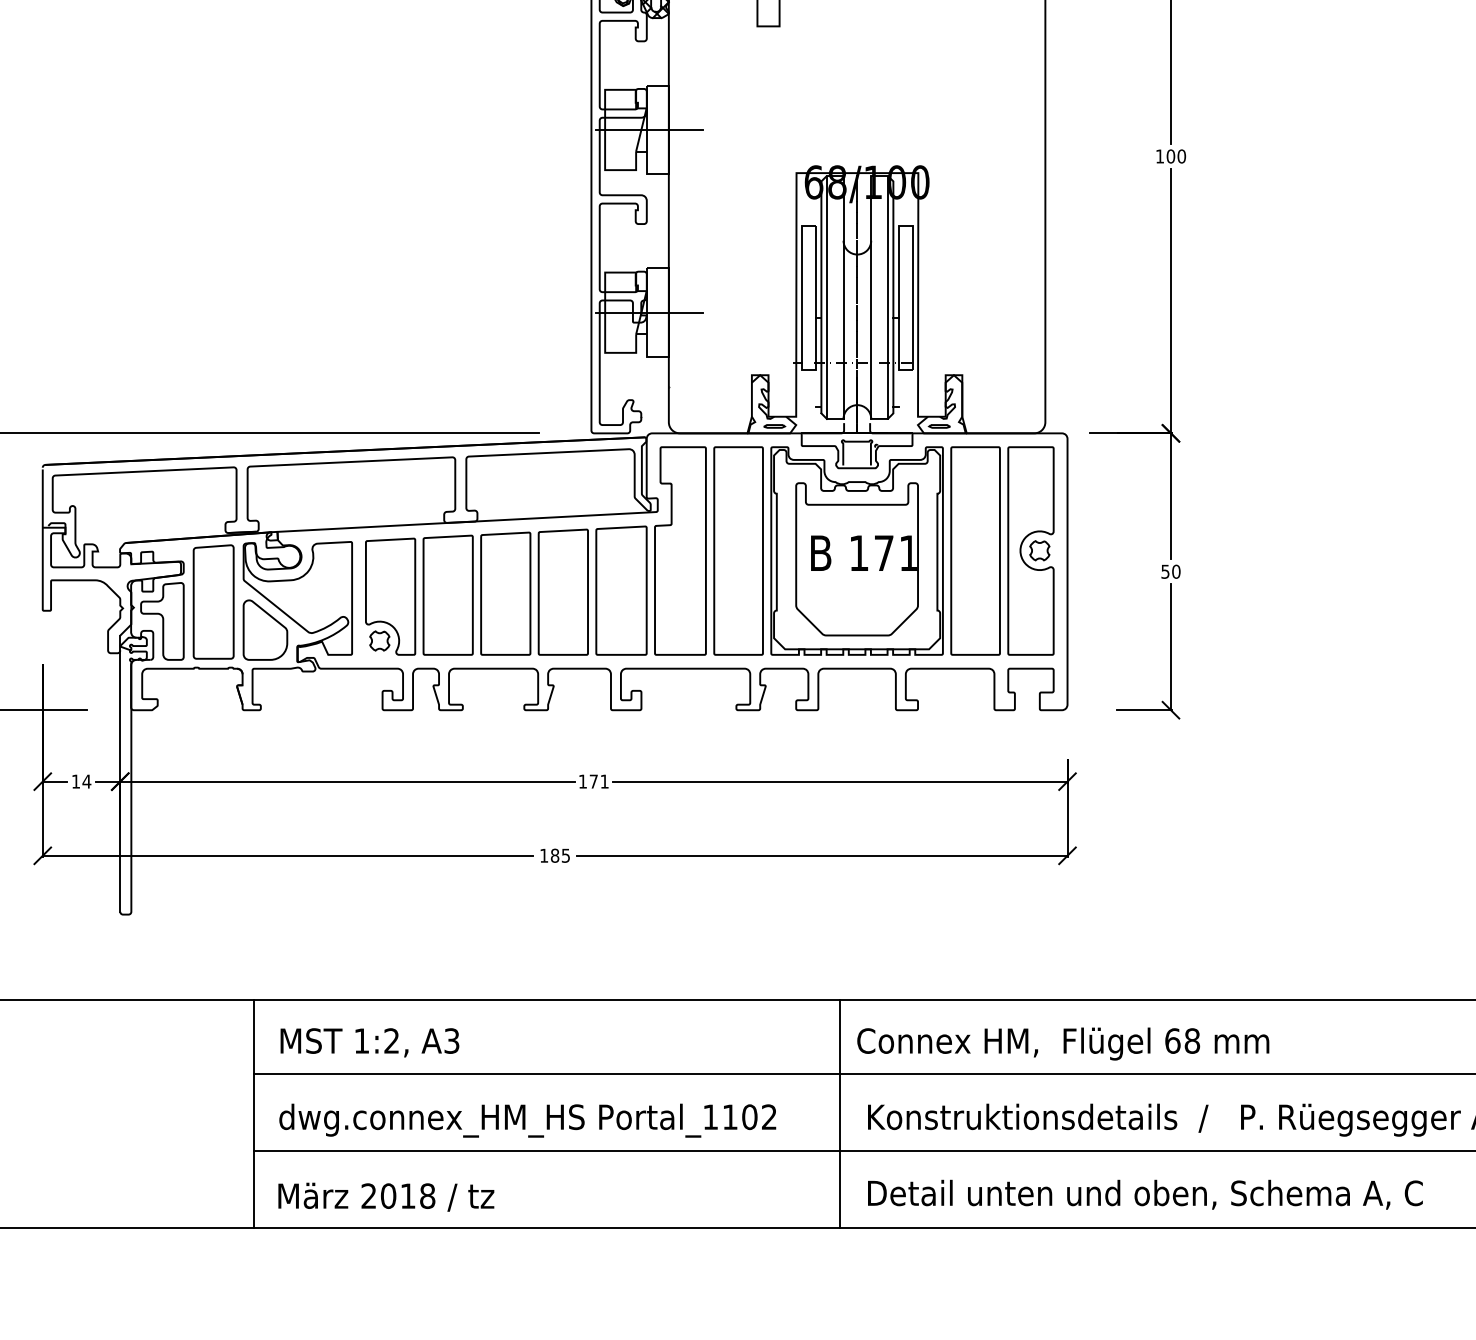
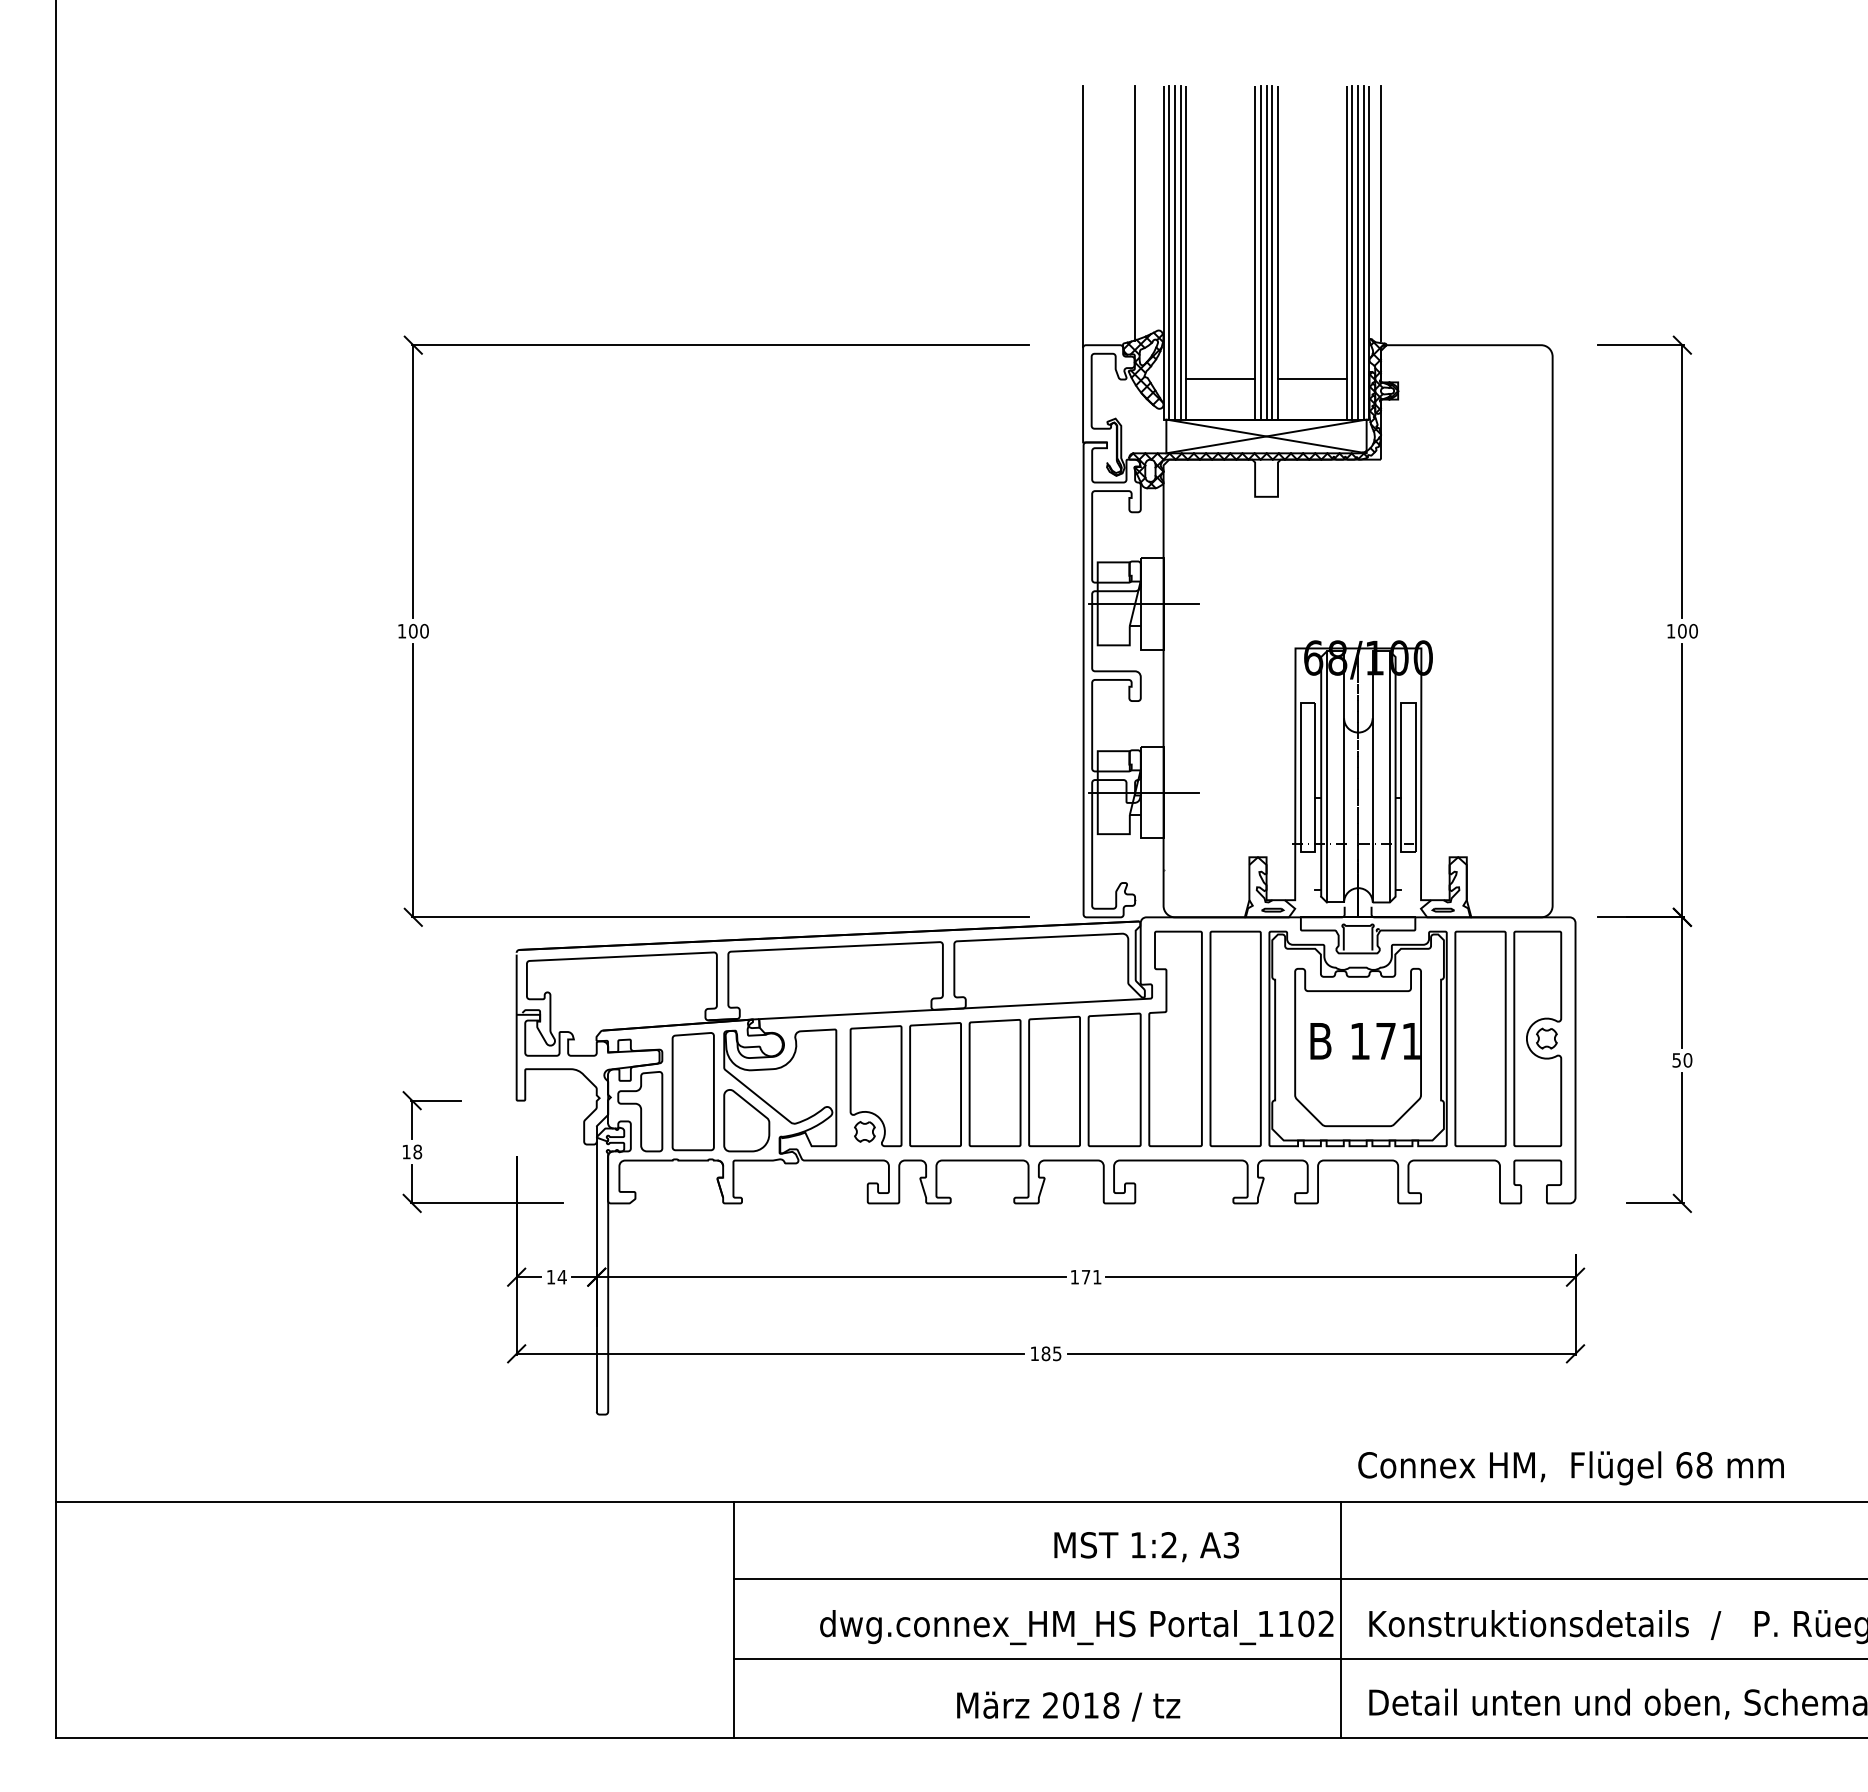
text: (369, 1043) -> (1146, 1547), moved
text: (1062, 1044) -> (1570, 1468), moved
text: (527, 1120) -> (1076, 1627), moved
text: (386, 1197) -> (1068, 1706), moved

